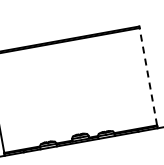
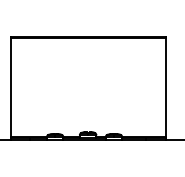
line: (148, 76) -> (165, 87), dashed -> solid

